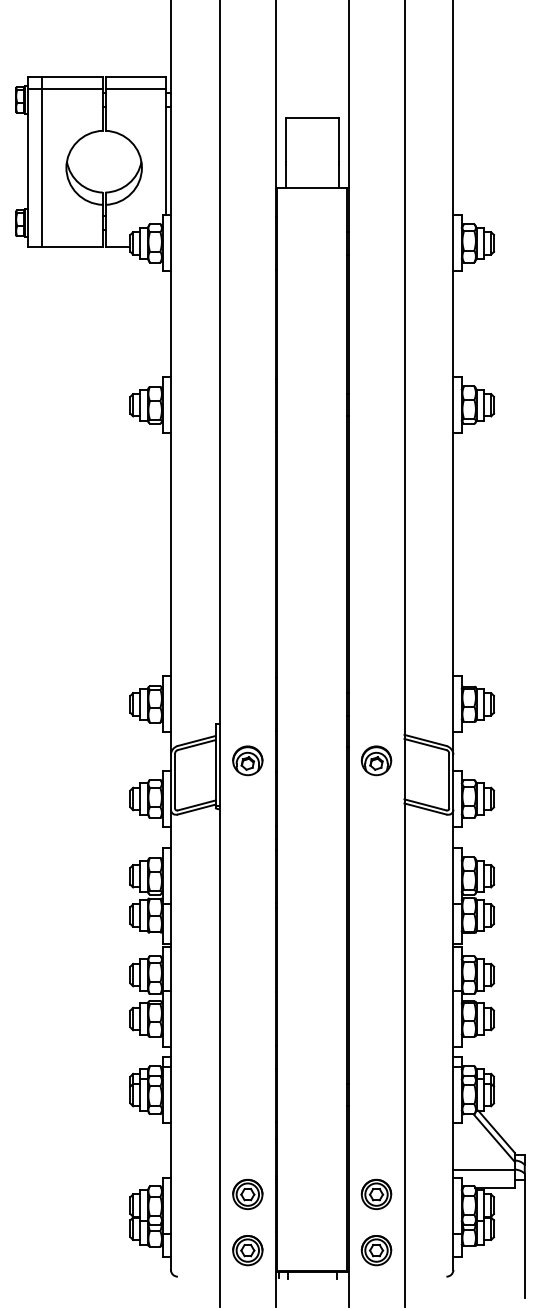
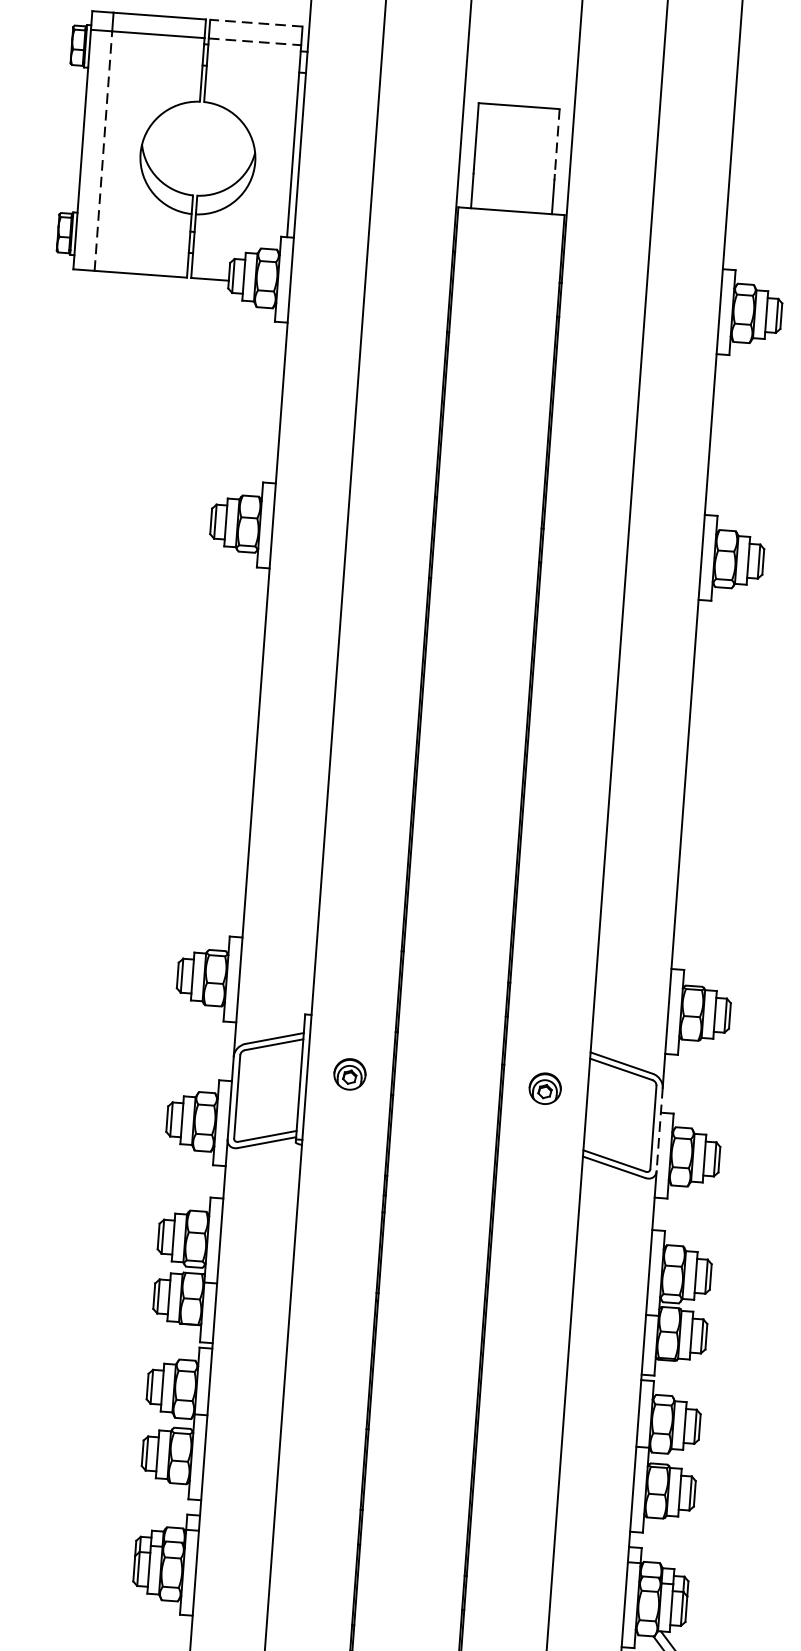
line: (135, 76) -> (255, 22), solid -> dashed
line: (136, 88) -> (255, 41), solid -> dashed
line: (338, 140) -> (556, 142), solid -> dashed
line: (41, 167) -> (102, 150), solid -> dashed
part: (247, 760) -> (349, 1073), size x0.7
part: (376, 760) -> (545, 1088), size x0.7
line: (453, 782) -> (659, 1130), solid -> dashed

